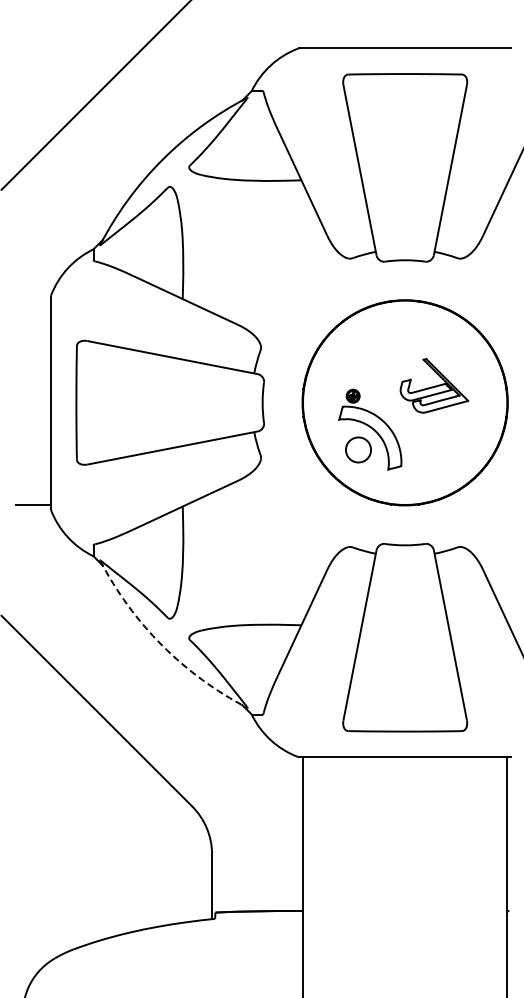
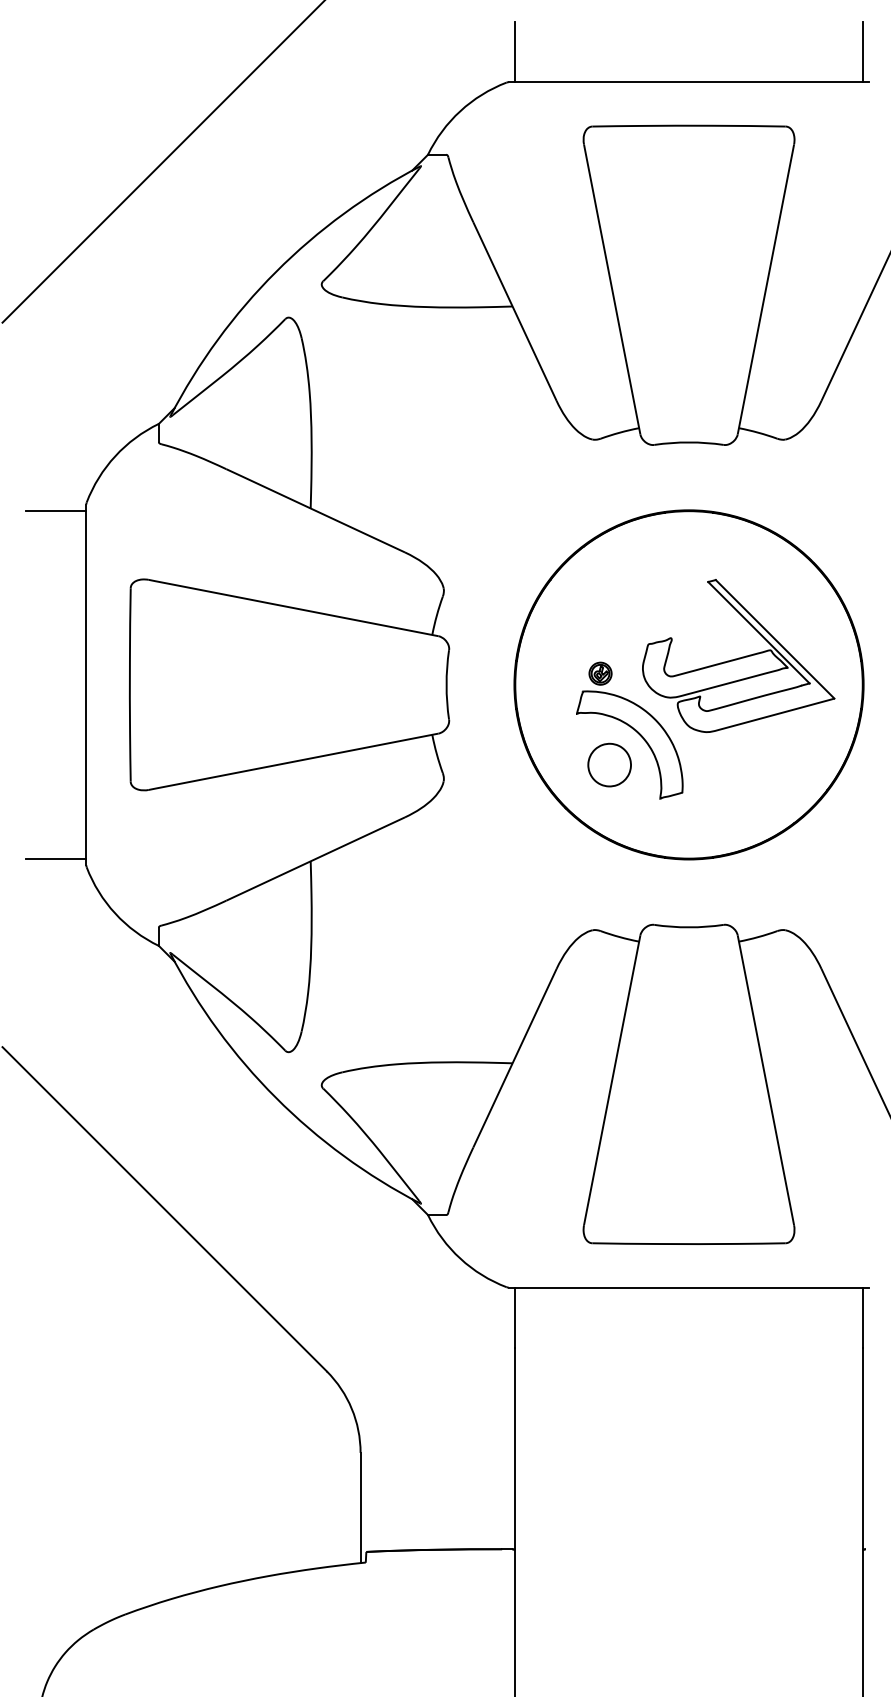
line: (303, 30) -> (516, 51), added
line: (507, 30) -> (863, 51), added
line: (32, 300) -> (55, 510), added
part: (434, 385) -> (738, 655), size x1.67
arc: (162, 645) -> (276, 1097), dashed -> solid

